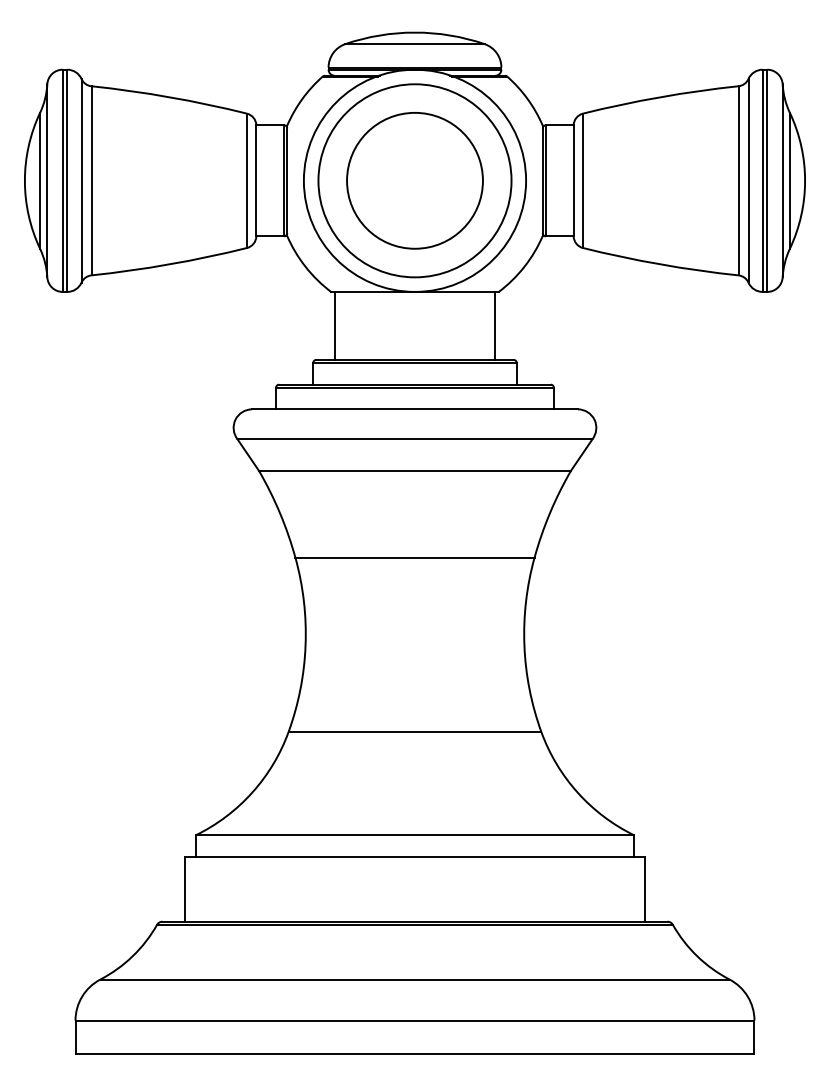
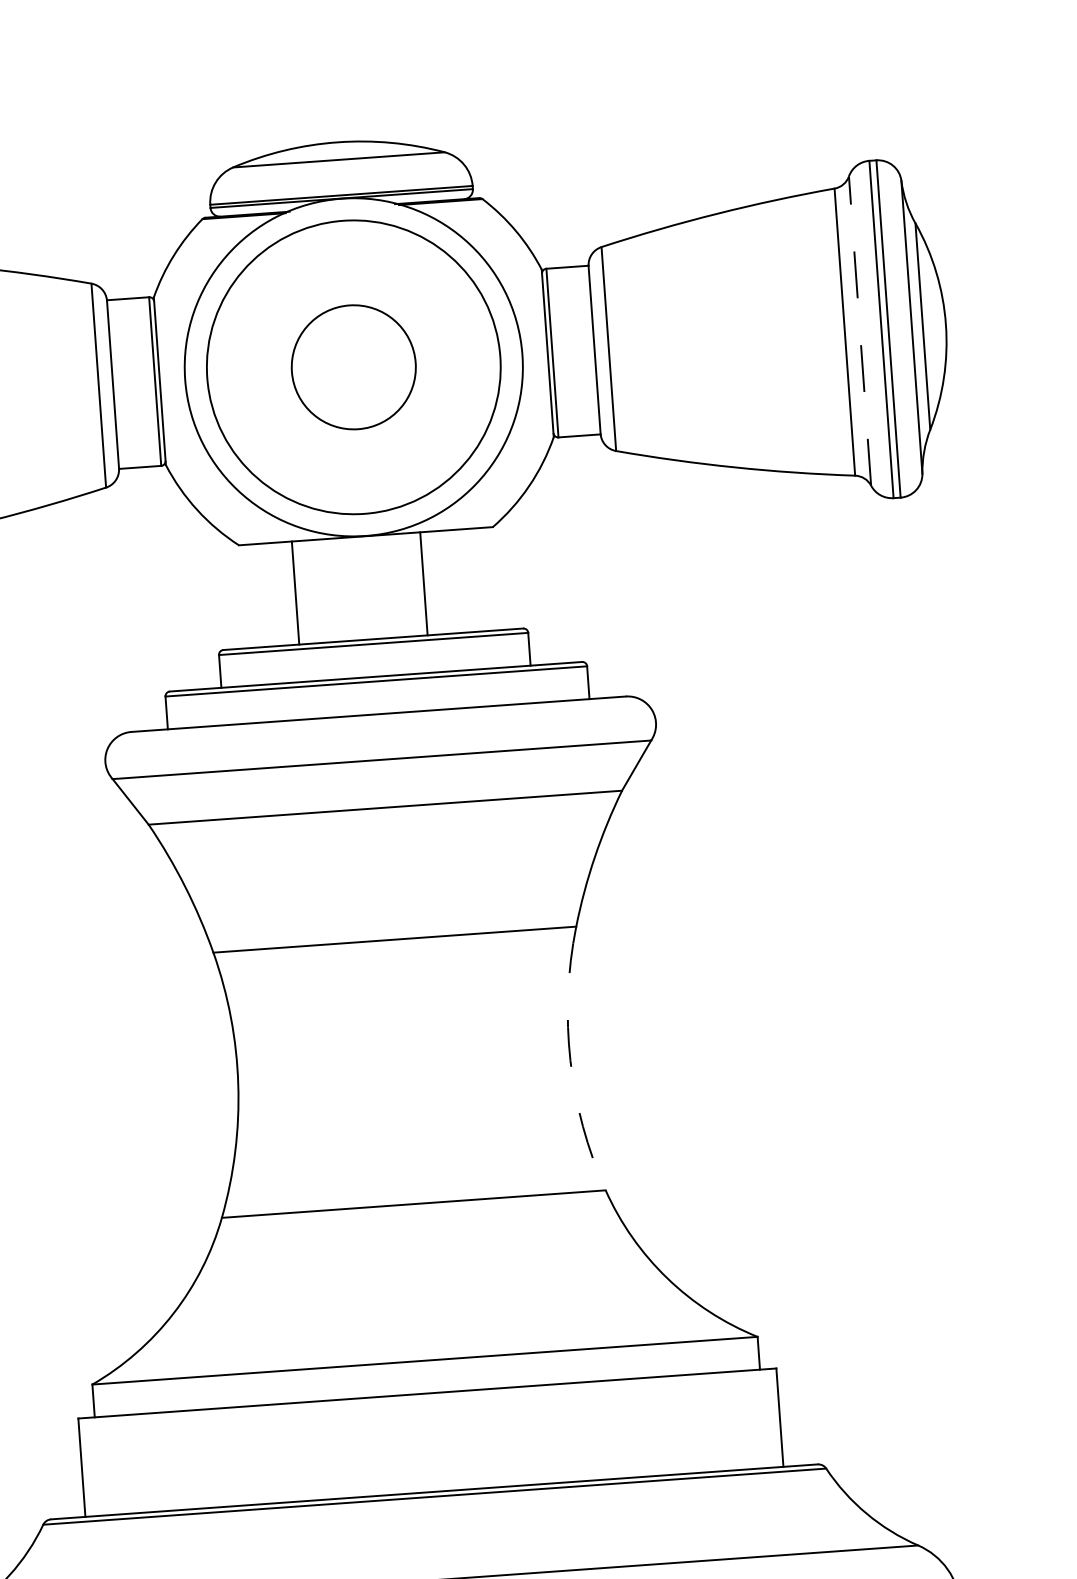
circle: (414, 180) -> (353, 366), size x0.6
line: (748, 180) -> (860, 330), solid -> dashed
line: (335, 325) -> (295, 592), moved
line: (494, 325) -> (423, 583), moved
arc: (524, 645) -> (570, 1060), solid -> dashed

